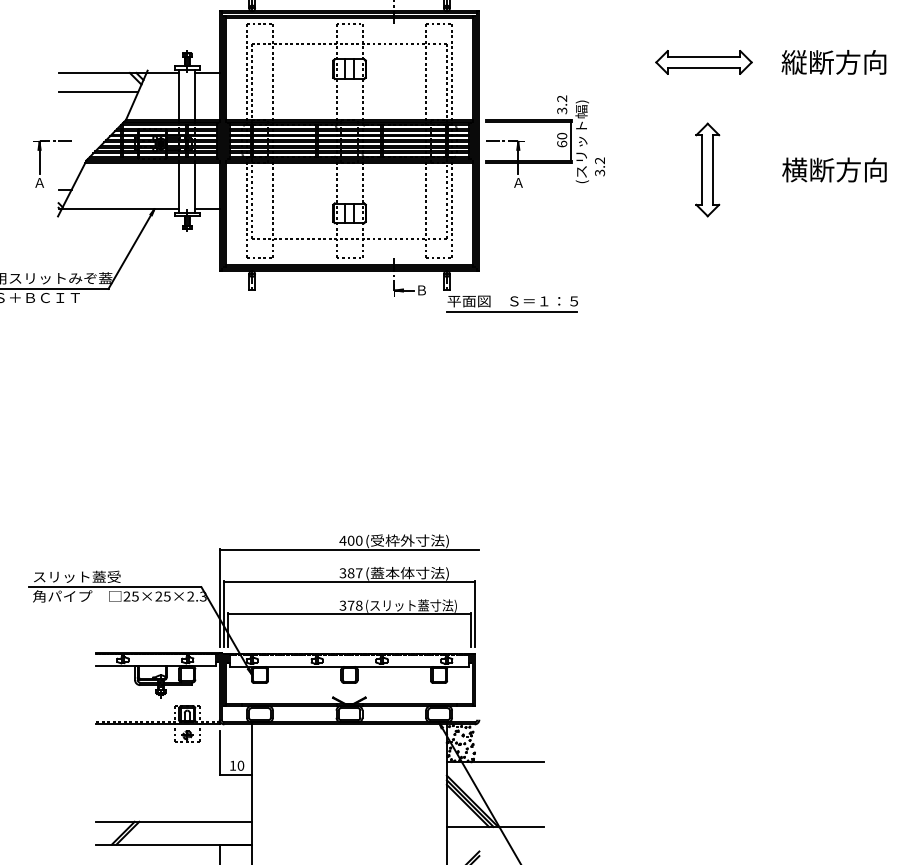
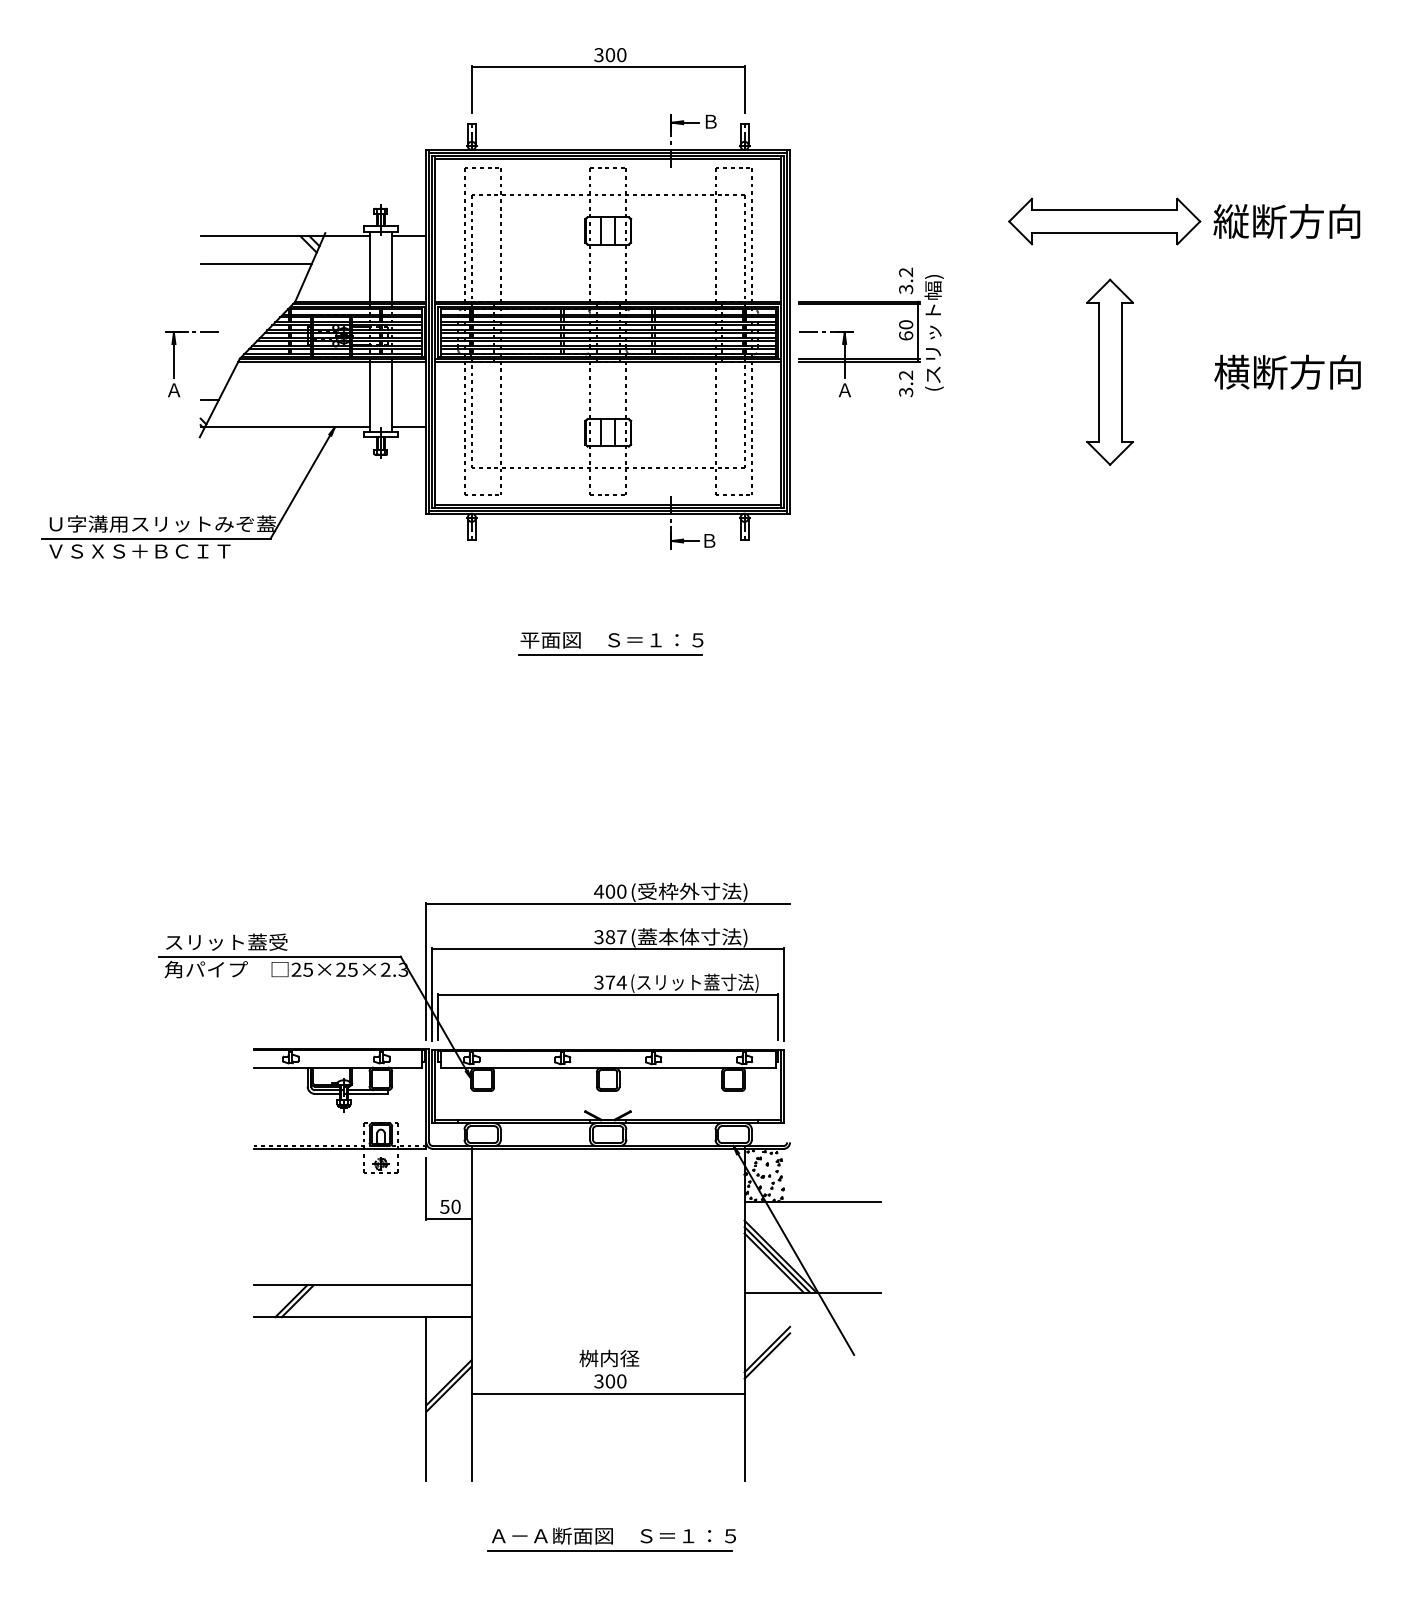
part: (703, 62) -> (1104, 221), size x1.43
text: (600, 166) -> (906, 383), moved
part: (707, 169) -> (1109, 371), size x1.43
part: (511, 303) -> (610, 643), moved
text: (359, 605) -> (621, 982), 378 -> 374
text: (232, 765) -> (444, 1206), 10 -> 50

